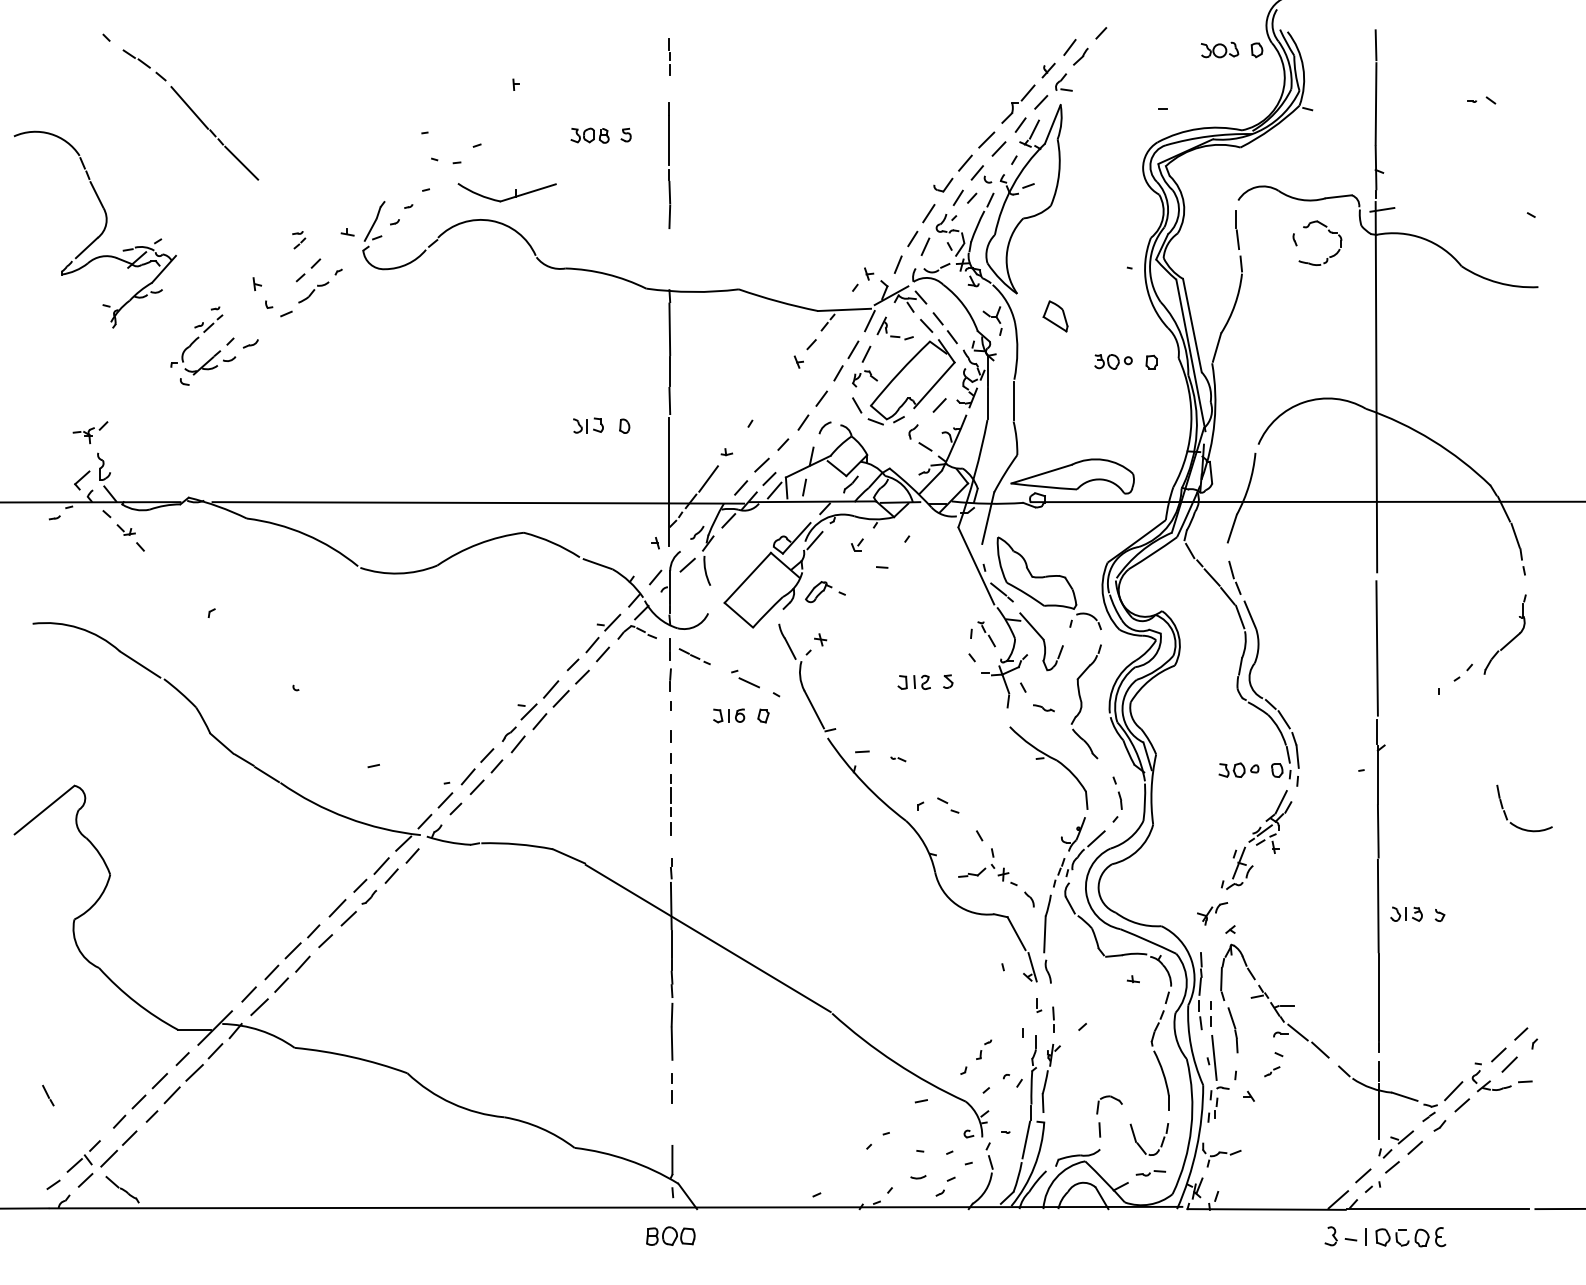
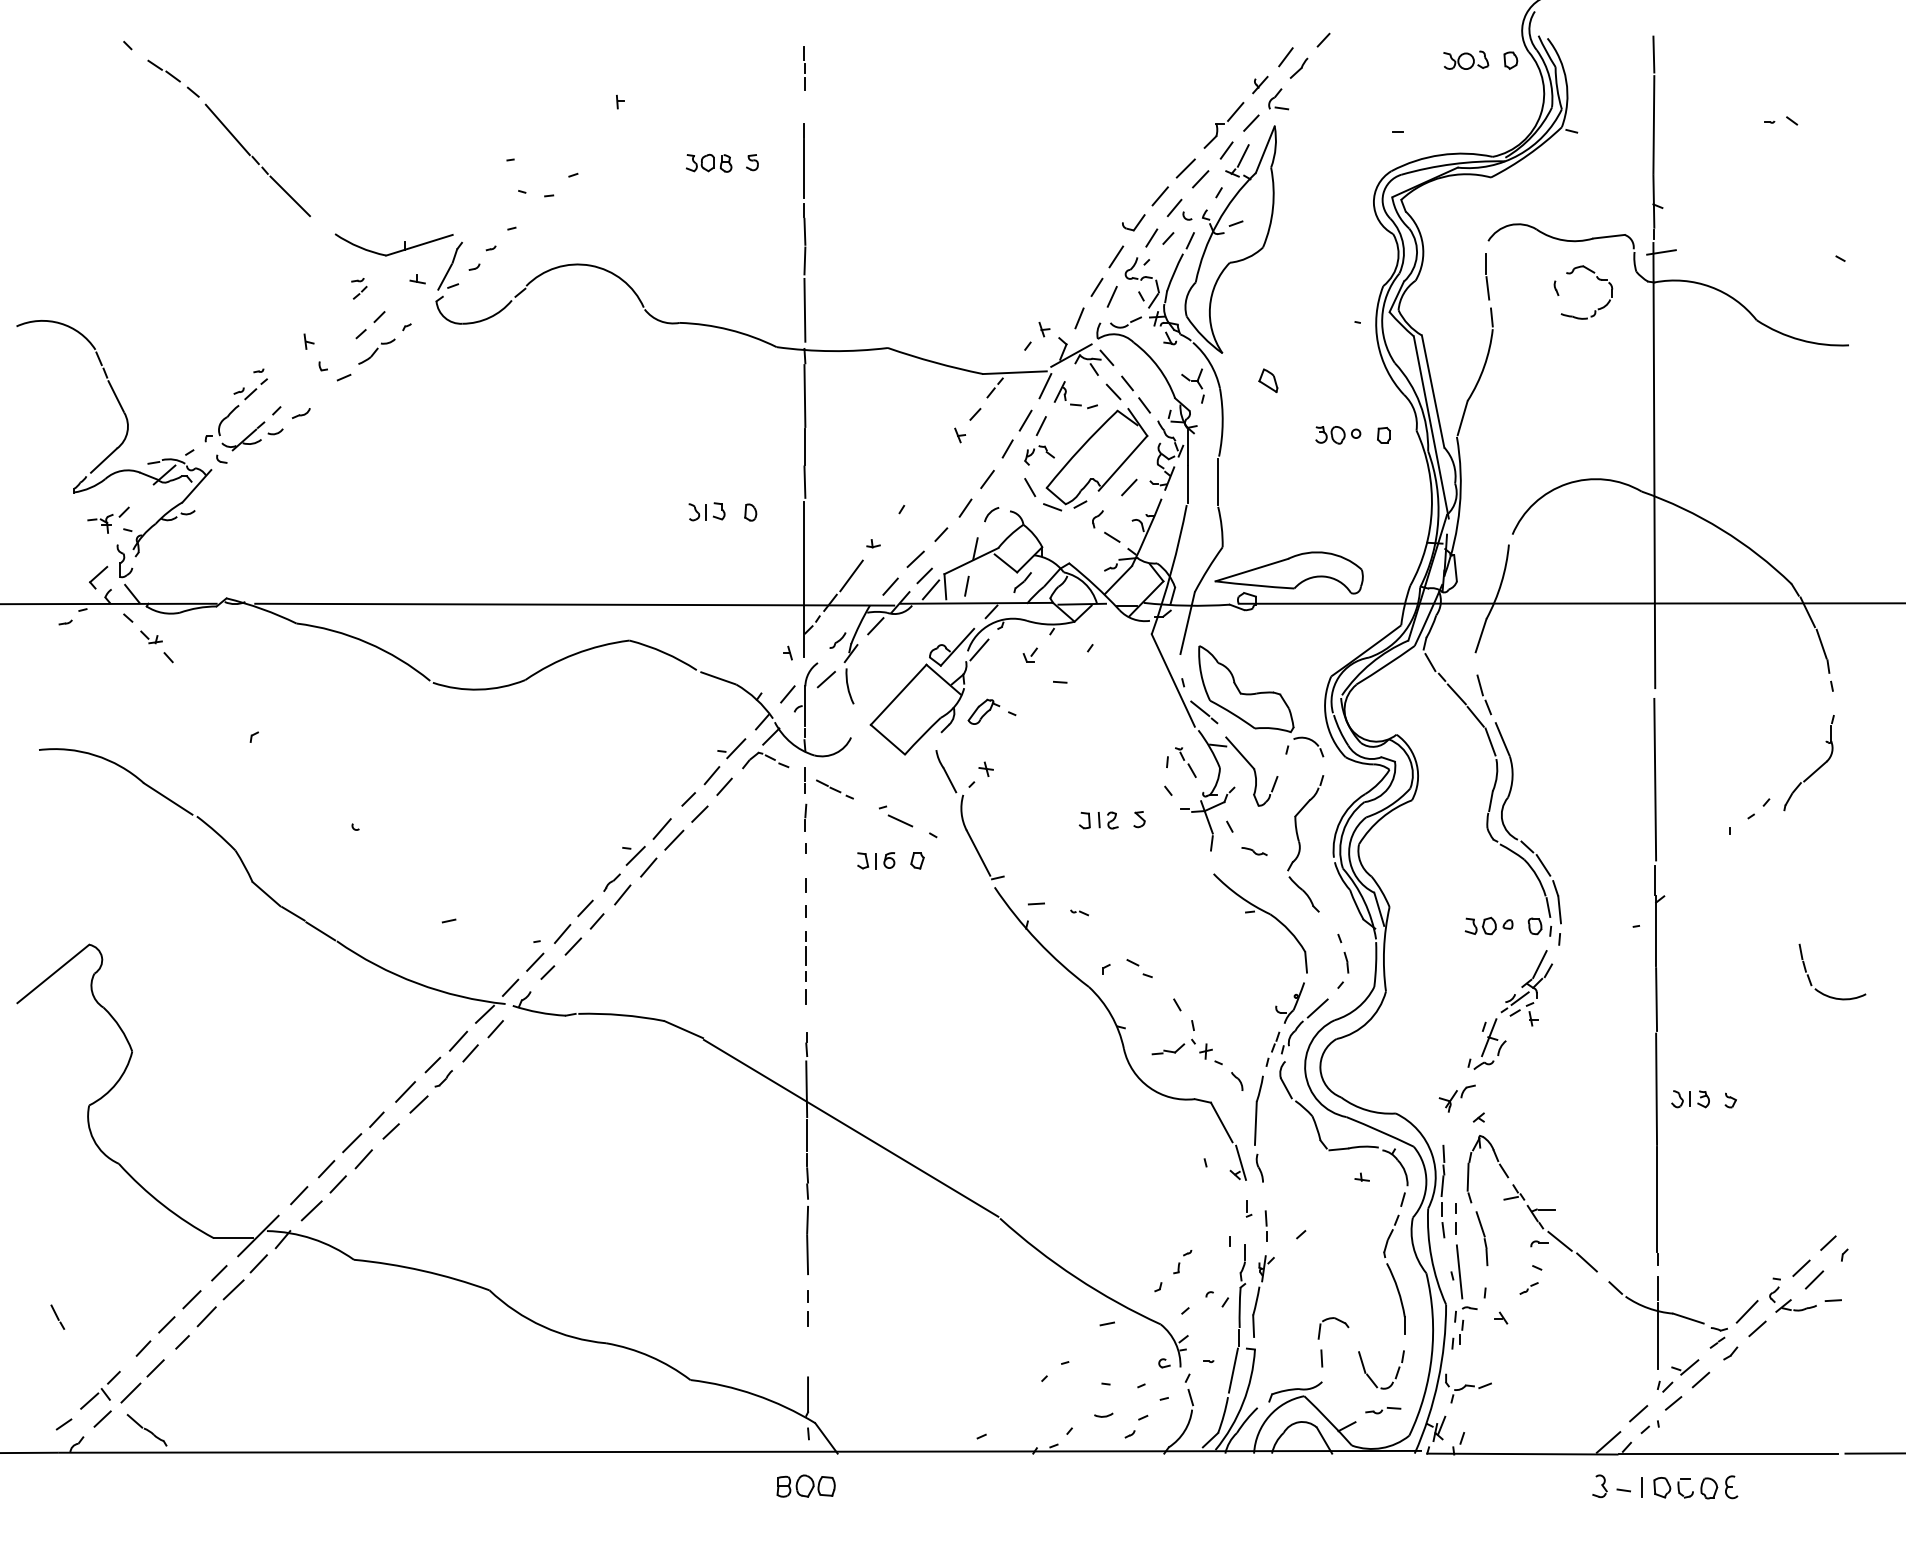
part: (506, 192) -> (393, 244), moved
part: (99, 234) -> (119, 444), moved
line: (669, 257) -> (804, 309), added
part: (1054, 316) -> (1267, 380), size x0.62

